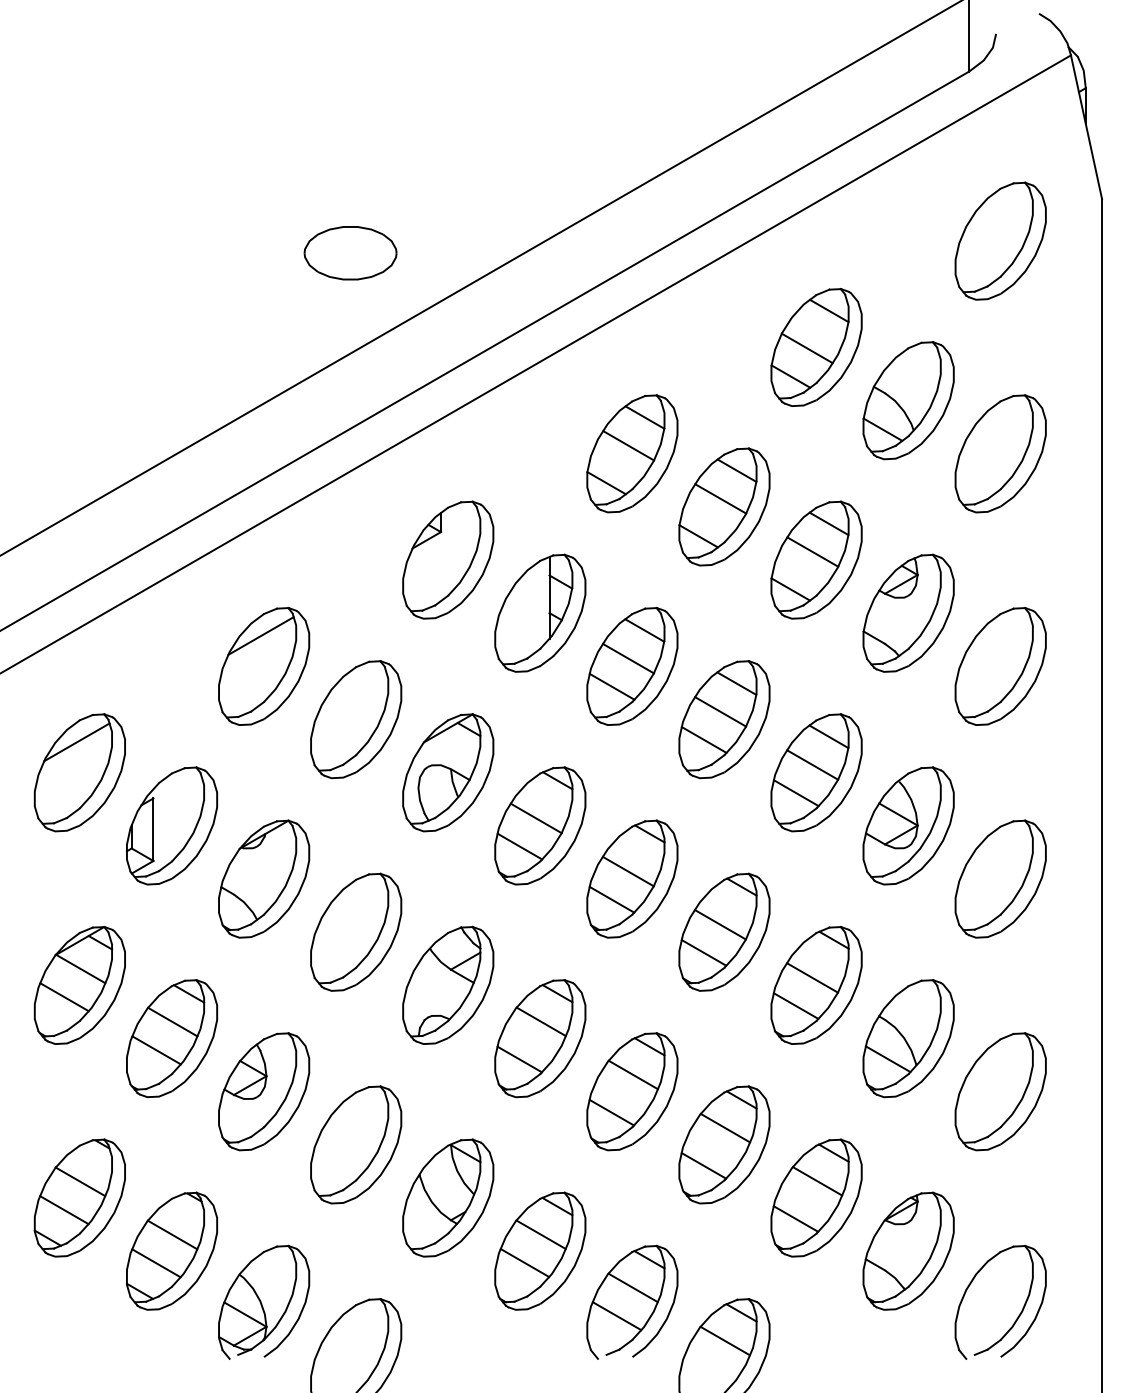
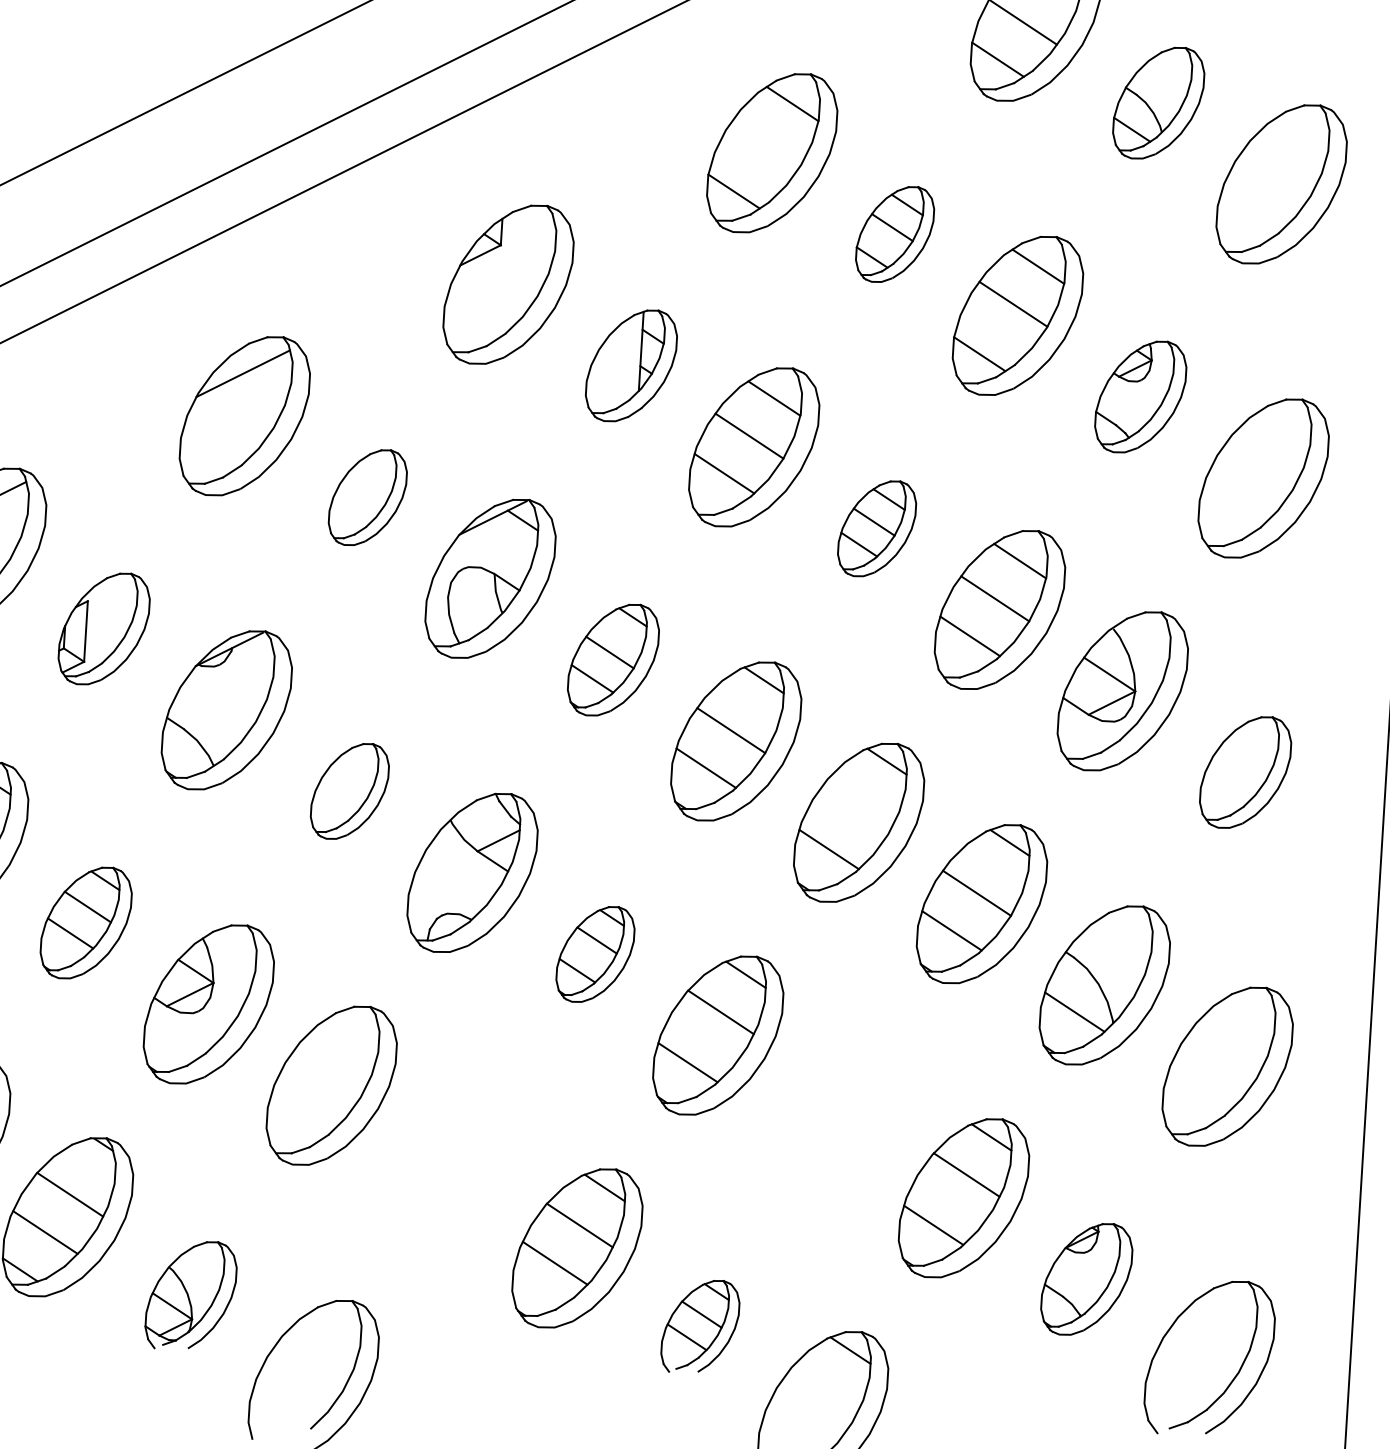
part: (908, 400) -> (1158, 102), size x0.7
line: (628, 445) -> (767, 141), removed
part: (724, 506) -> (895, 233), size x0.6
part: (540, 612) -> (631, 364), size x0.7
part: (908, 612) -> (1140, 395), size x0.7
part: (356, 719) -> (368, 497), size x0.6
part: (724, 719) -> (877, 528), size x0.6
part: (172, 825) -> (104, 628), size x0.7
part: (540, 825) -> (613, 659), size x0.7
part: (1000, 878) -> (1245, 771), size x0.7
line: (719, 924) -> (852, 811), removed
part: (356, 931) -> (350, 790), size x0.6
part: (172, 1038) -> (86, 922), size x0.7
part: (540, 1038) -> (595, 954), size x0.6
part: (724, 1144) -> (841, 1116), removed
part: (448, 1197) -> (454, 1166), removed
part: (908, 1250) -> (1086, 1278), size x0.7
part: (264, 1301) -> (191, 1294), size x0.7
part: (632, 1301) -> (700, 1325), size x0.6
line: (724, 1340) -> (824, 1387), removed

